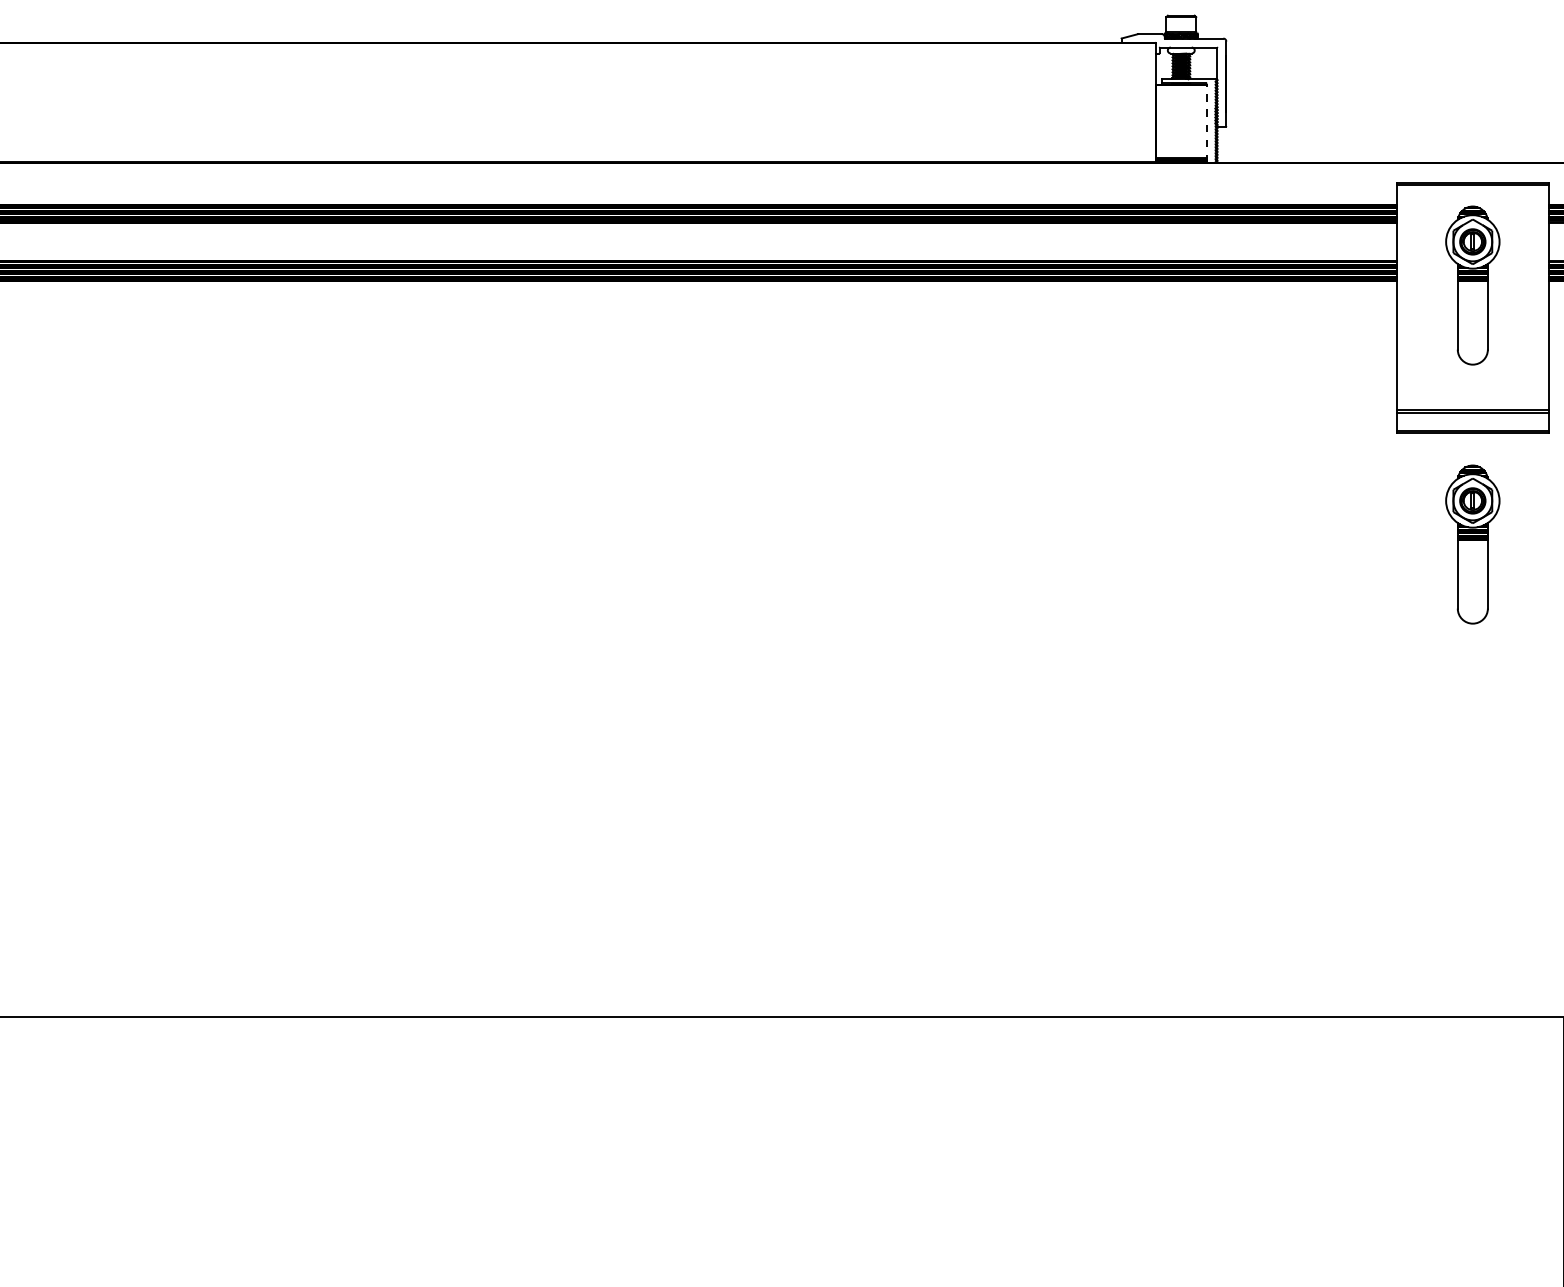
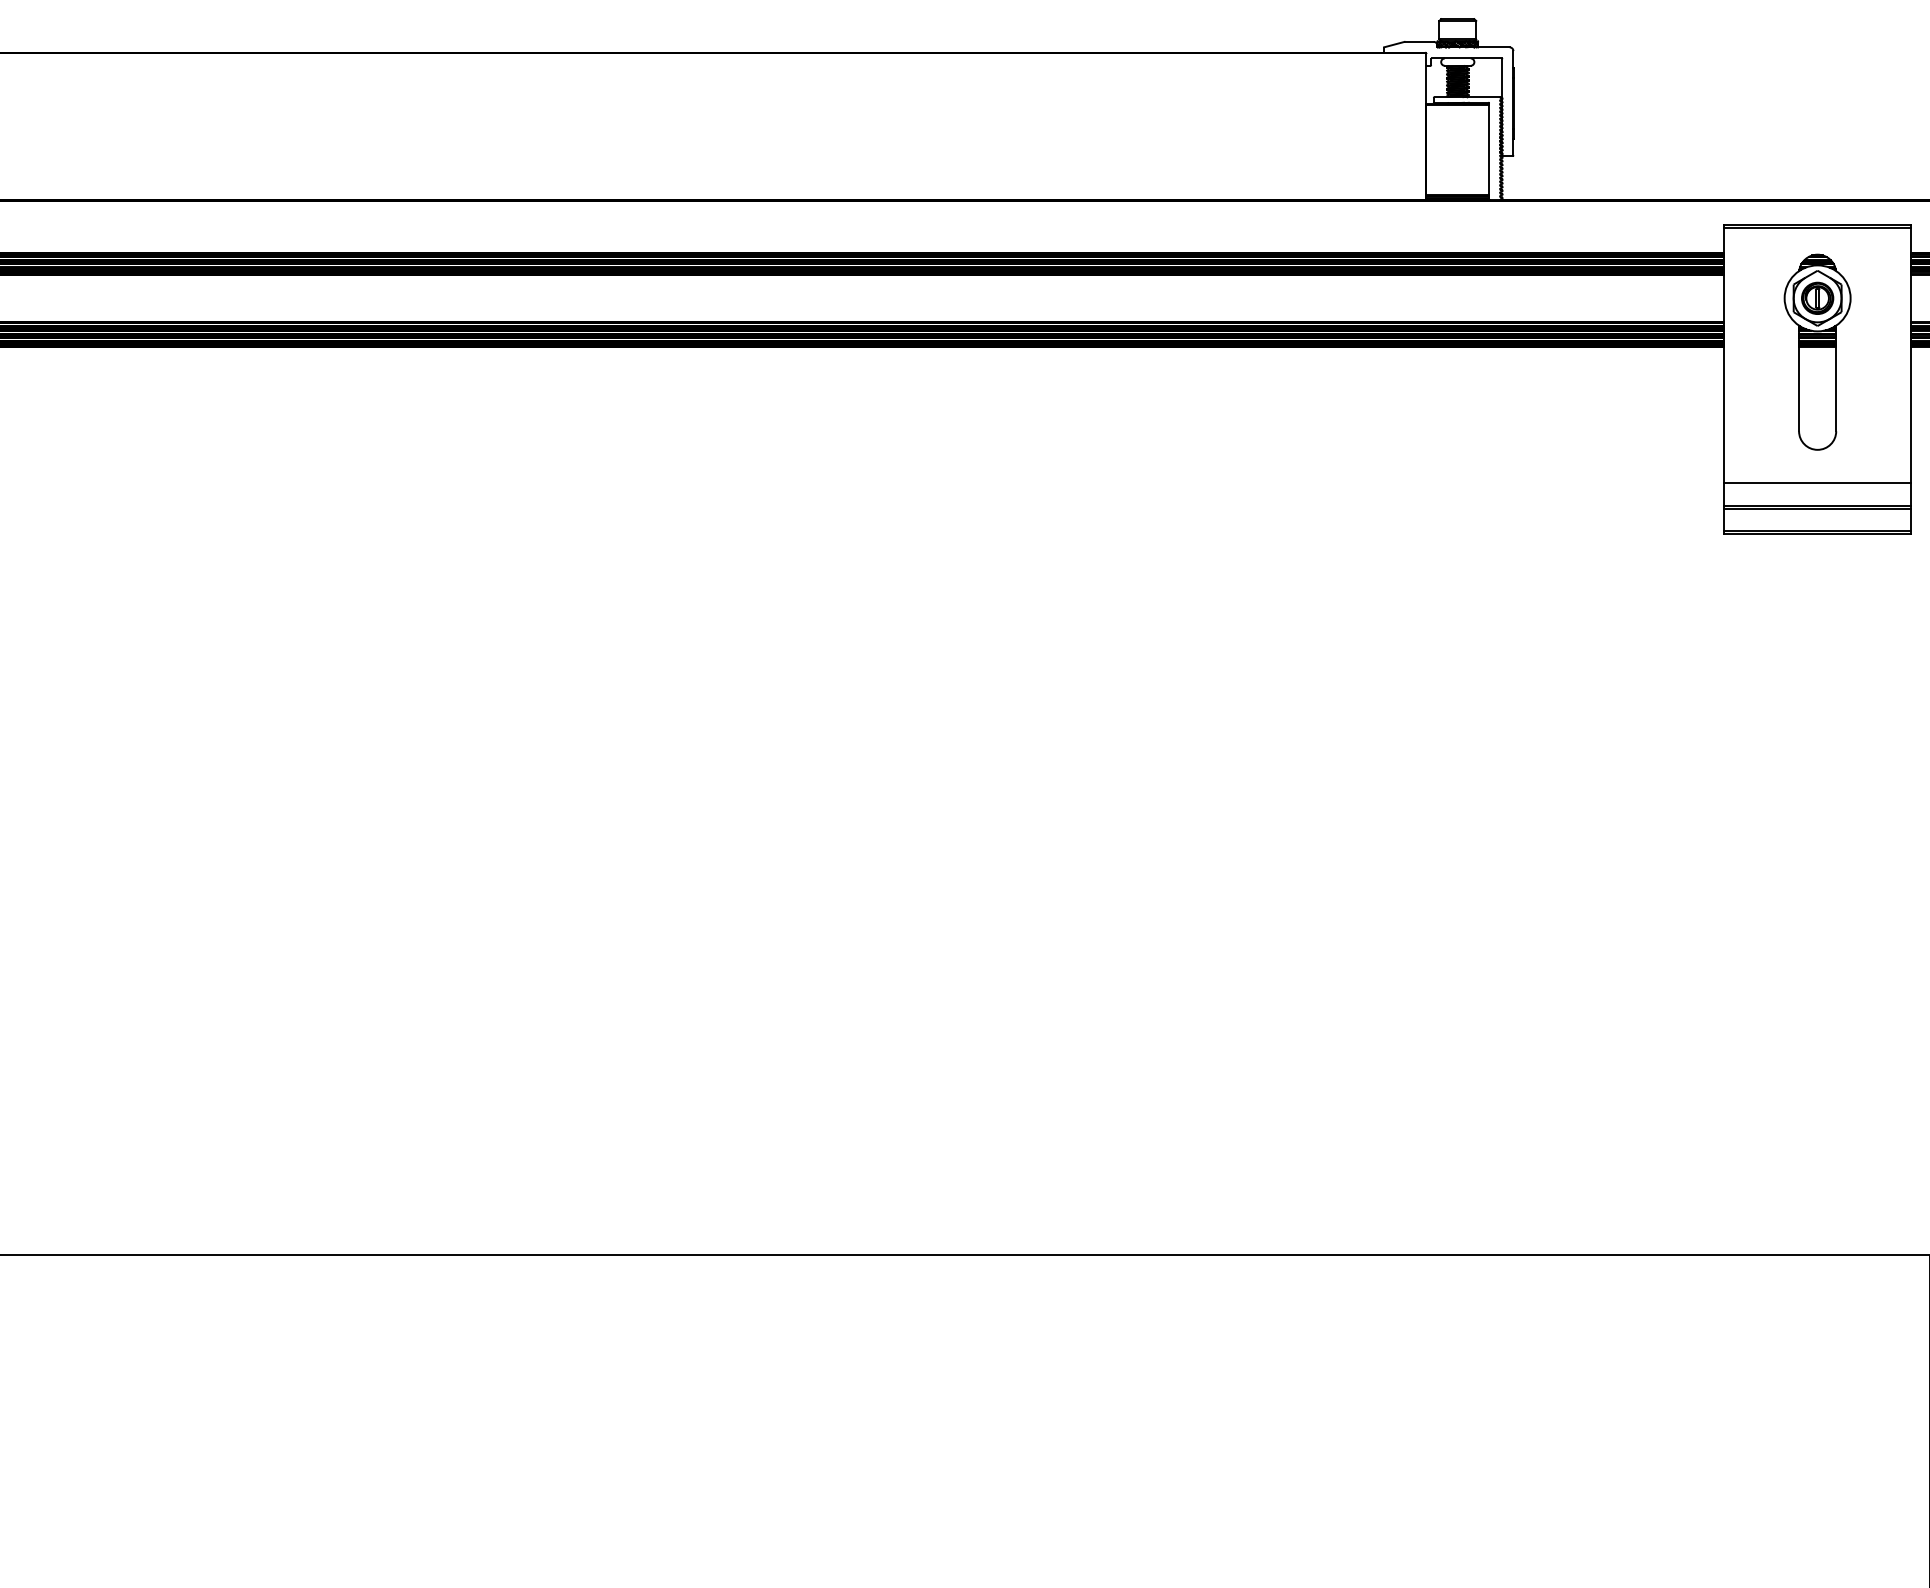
line: (1206, 122) -> (1488, 150), dashed -> solid
line: (1472, 391) -> (1817, 482), added
part: (1472, 544) -> (1817, 671), removed

